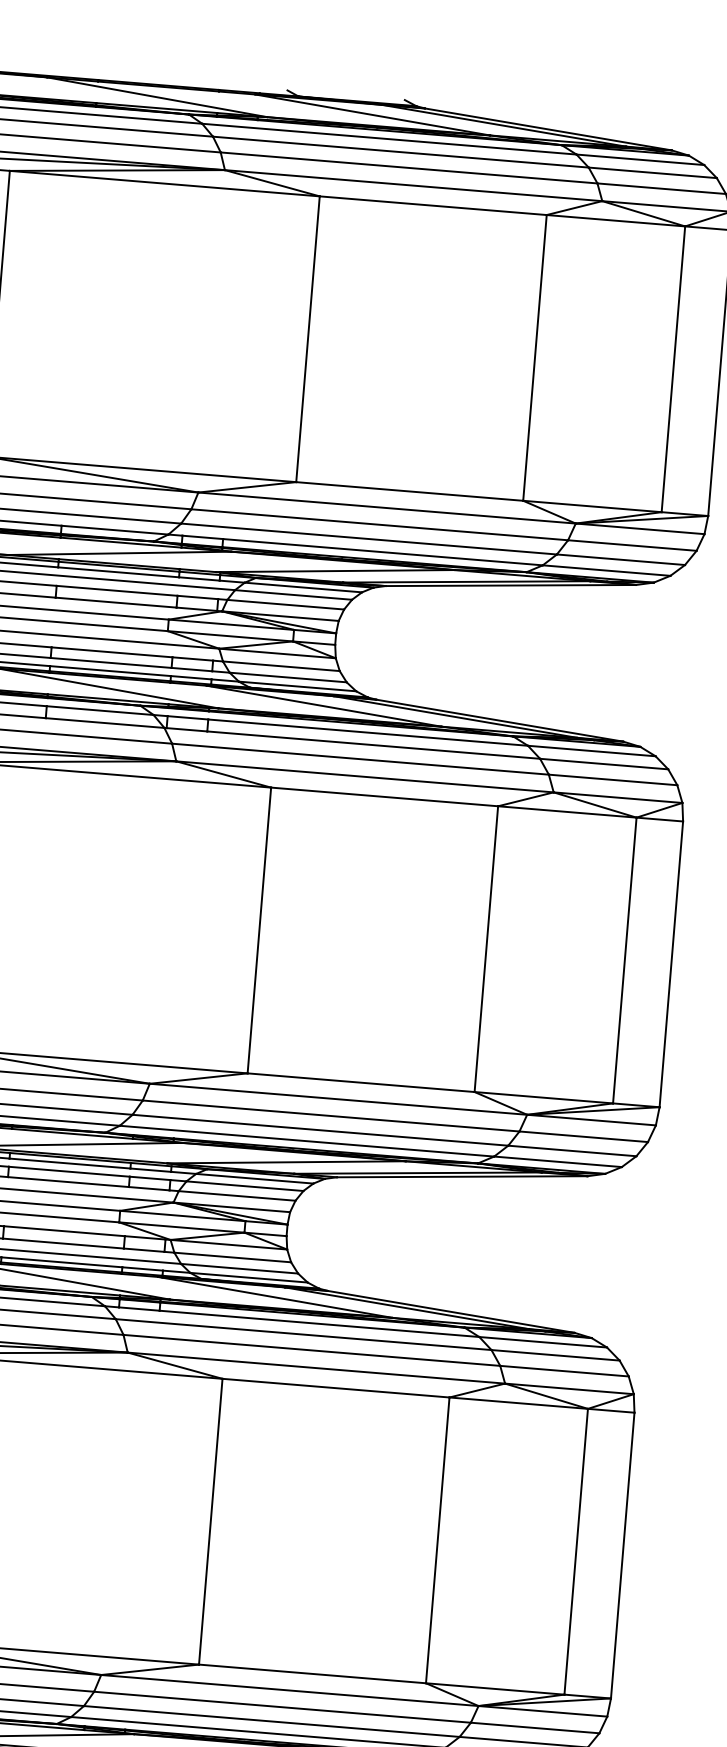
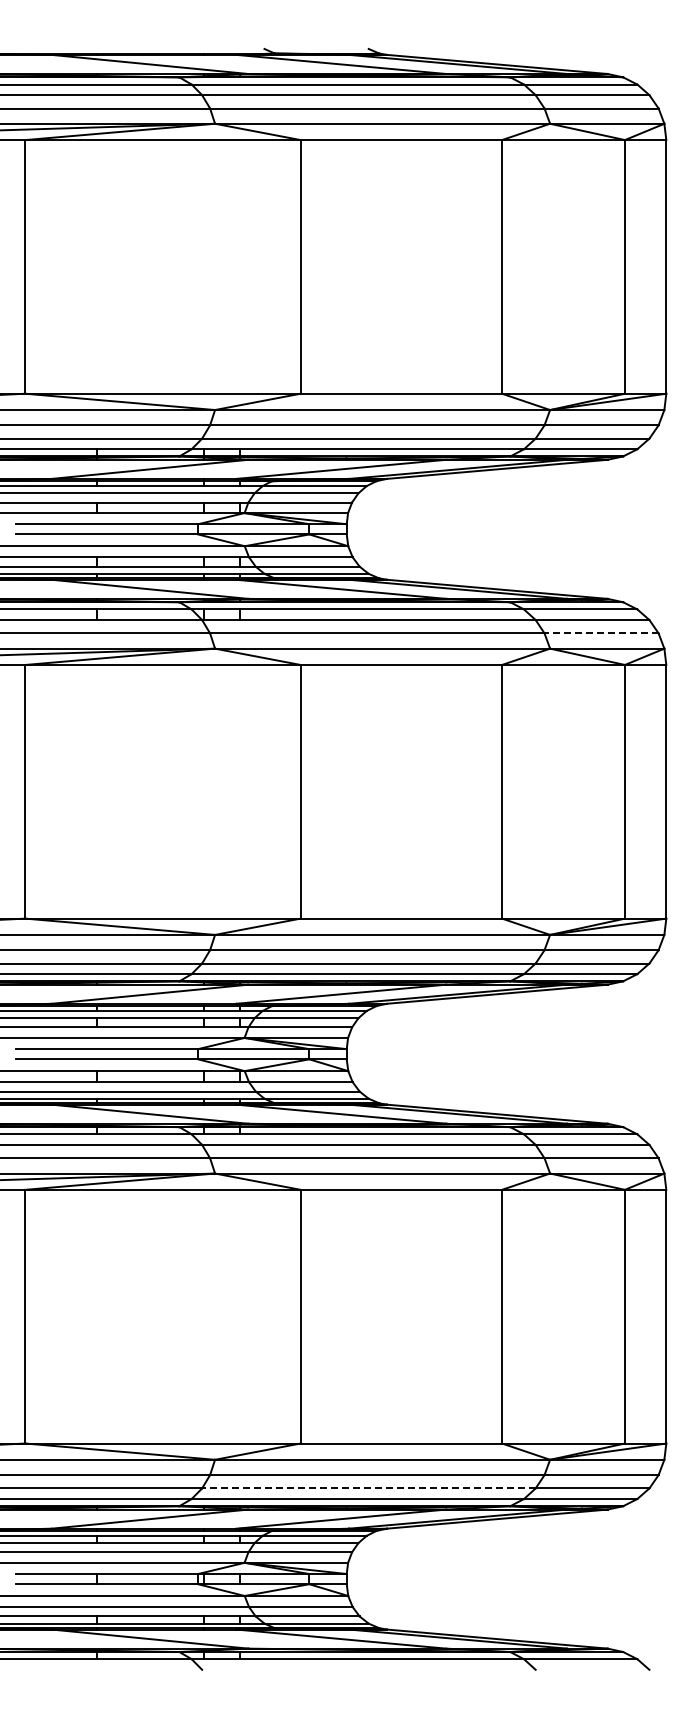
line: (612, 780) -> (601, 633), solid -> dashed
line: (271, 1721) -> (368, 1488), solid -> dashed

